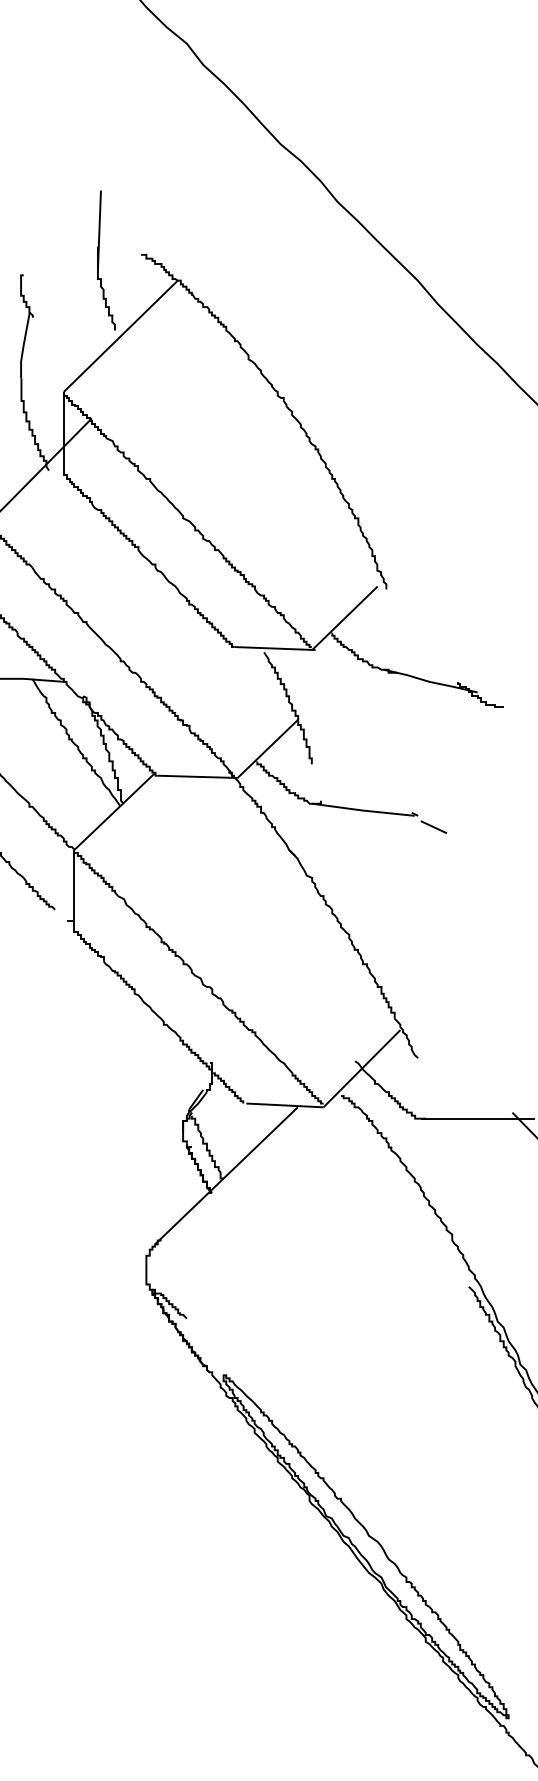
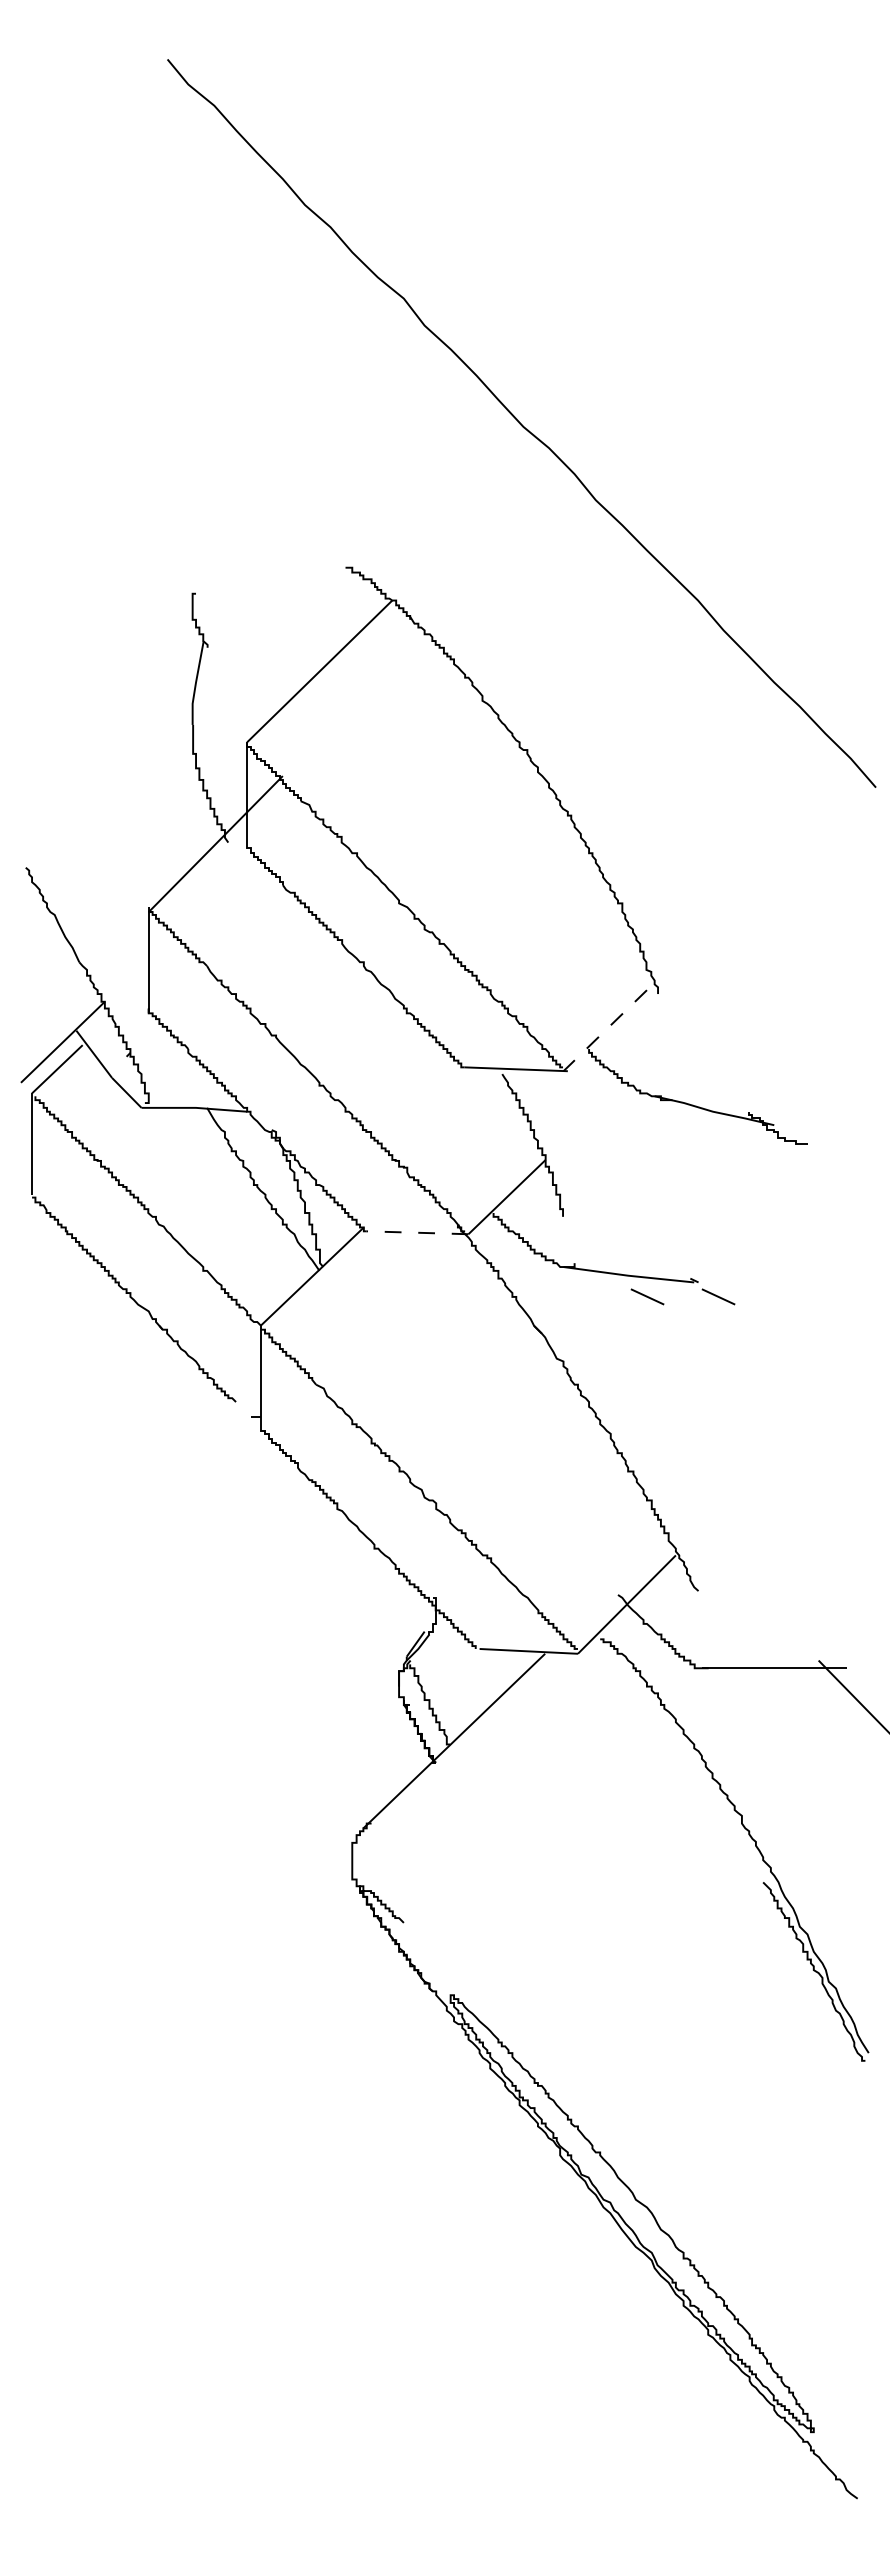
part: (99, 257) -> (292, 570), removed
line: (344, 618) -> (604, 1031), solid -> dashed
line: (196, 776) -> (416, 1232), solid -> dashed
line: (378, 826) -> (647, 1296), added

